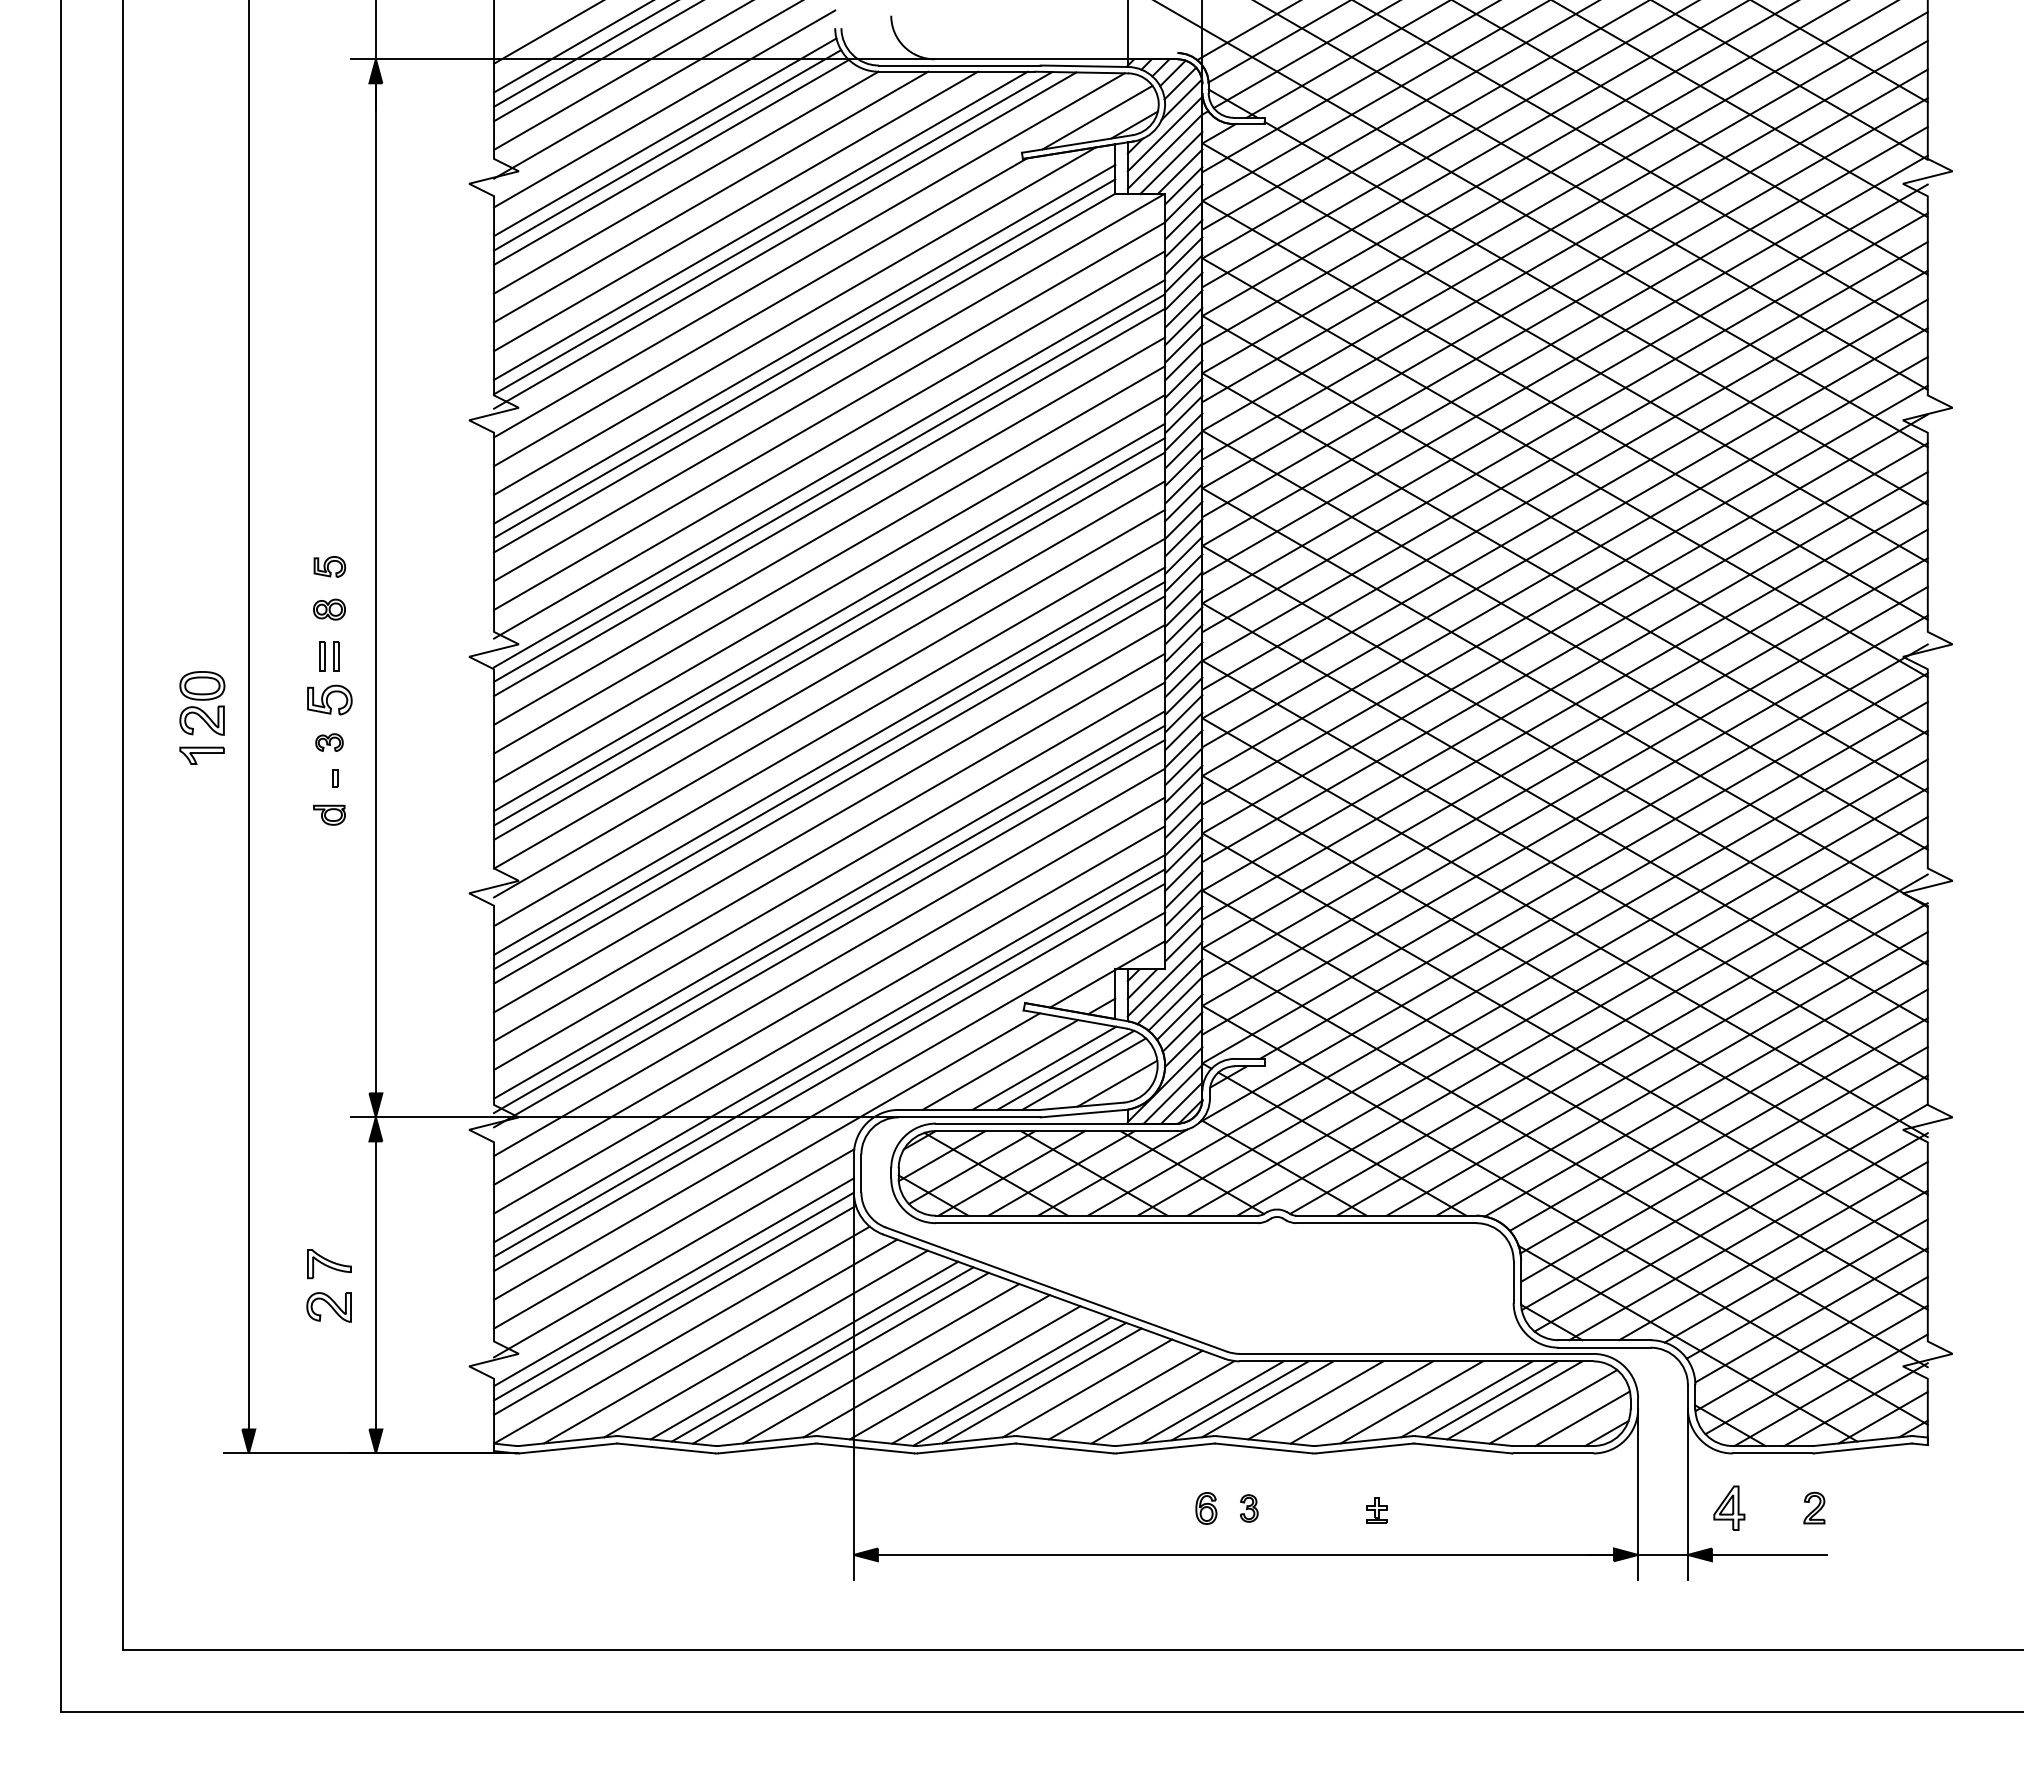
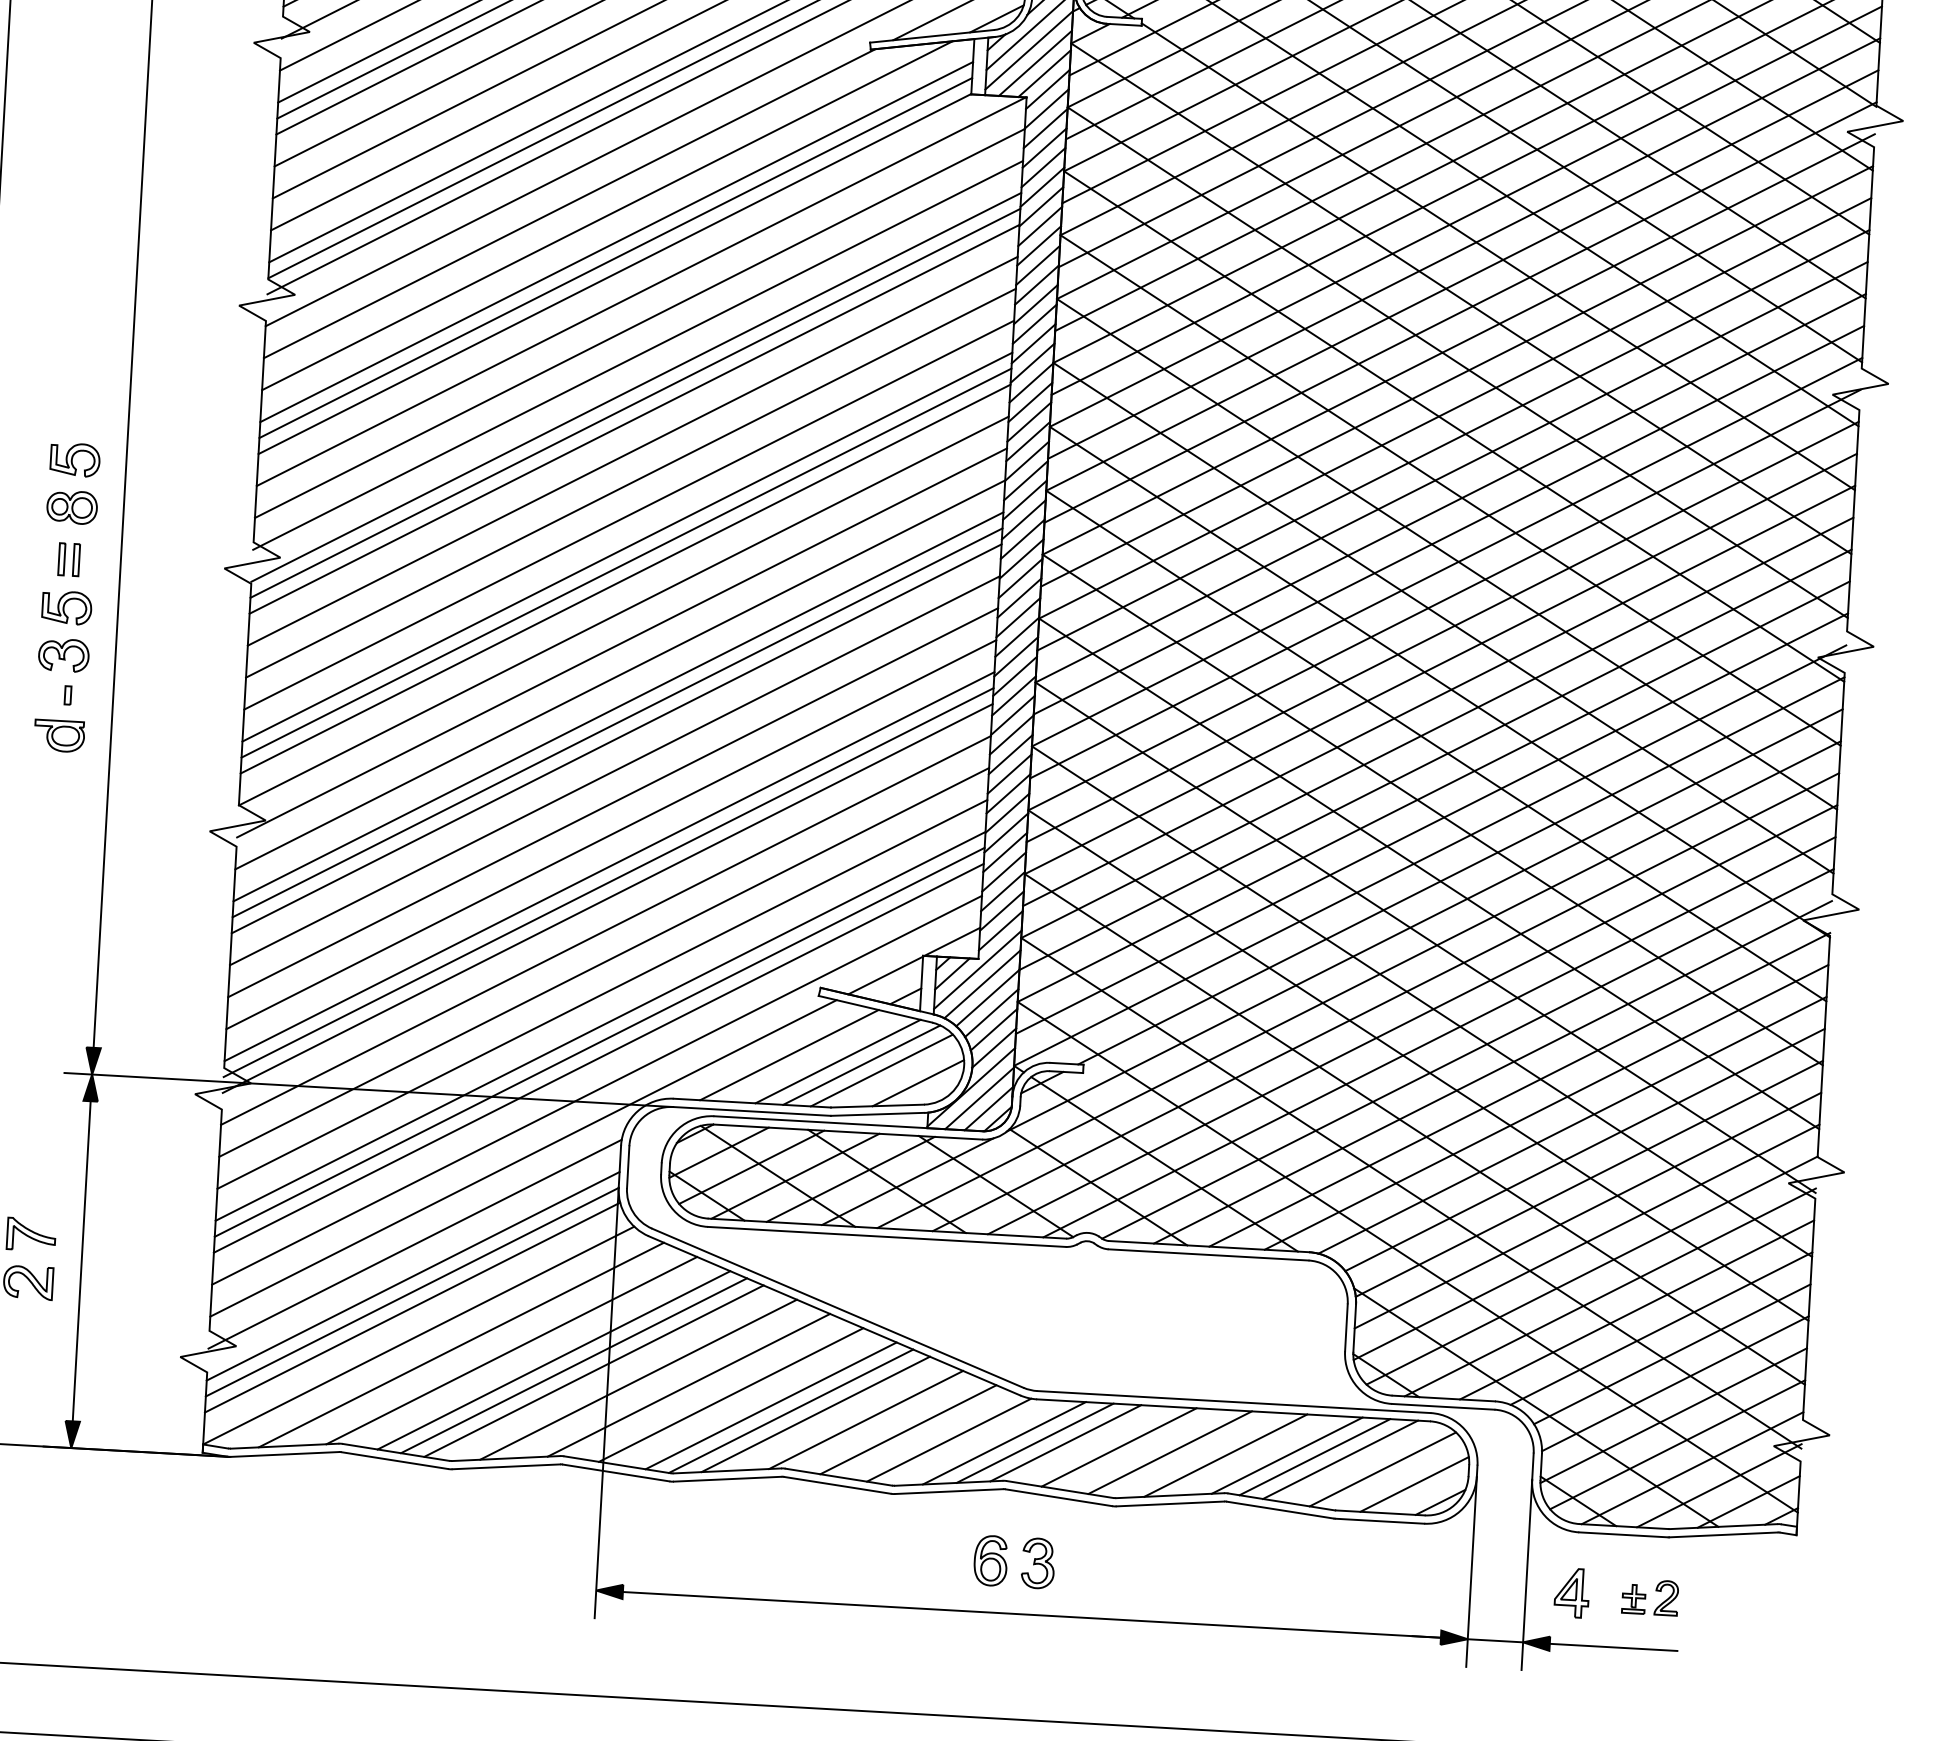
part: (329, 566) -> (74, 459), size x1.43
part: (329, 609) -> (72, 507), size x1.43
part: (329, 742) -> (63, 655), size x1.67
part: (329, 814) -> (59, 735), size x1.43
part: (1206, 1508) -> (990, 1560), size x1.43
part: (1249, 1508) -> (1038, 1563), size x1.67
part: (1376, 1510) -> (1633, 1598), moved

